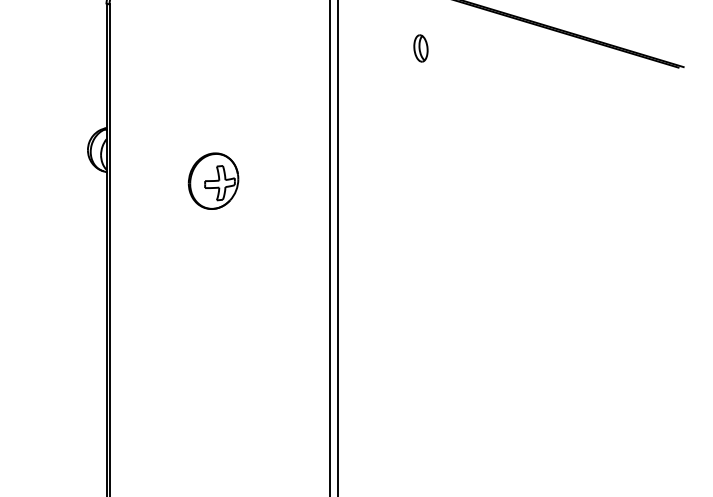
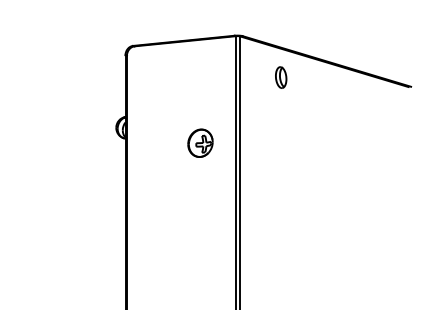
part: (419, 48) -> (280, 77), size x1.6
part: (213, 179) -> (200, 142), moved

